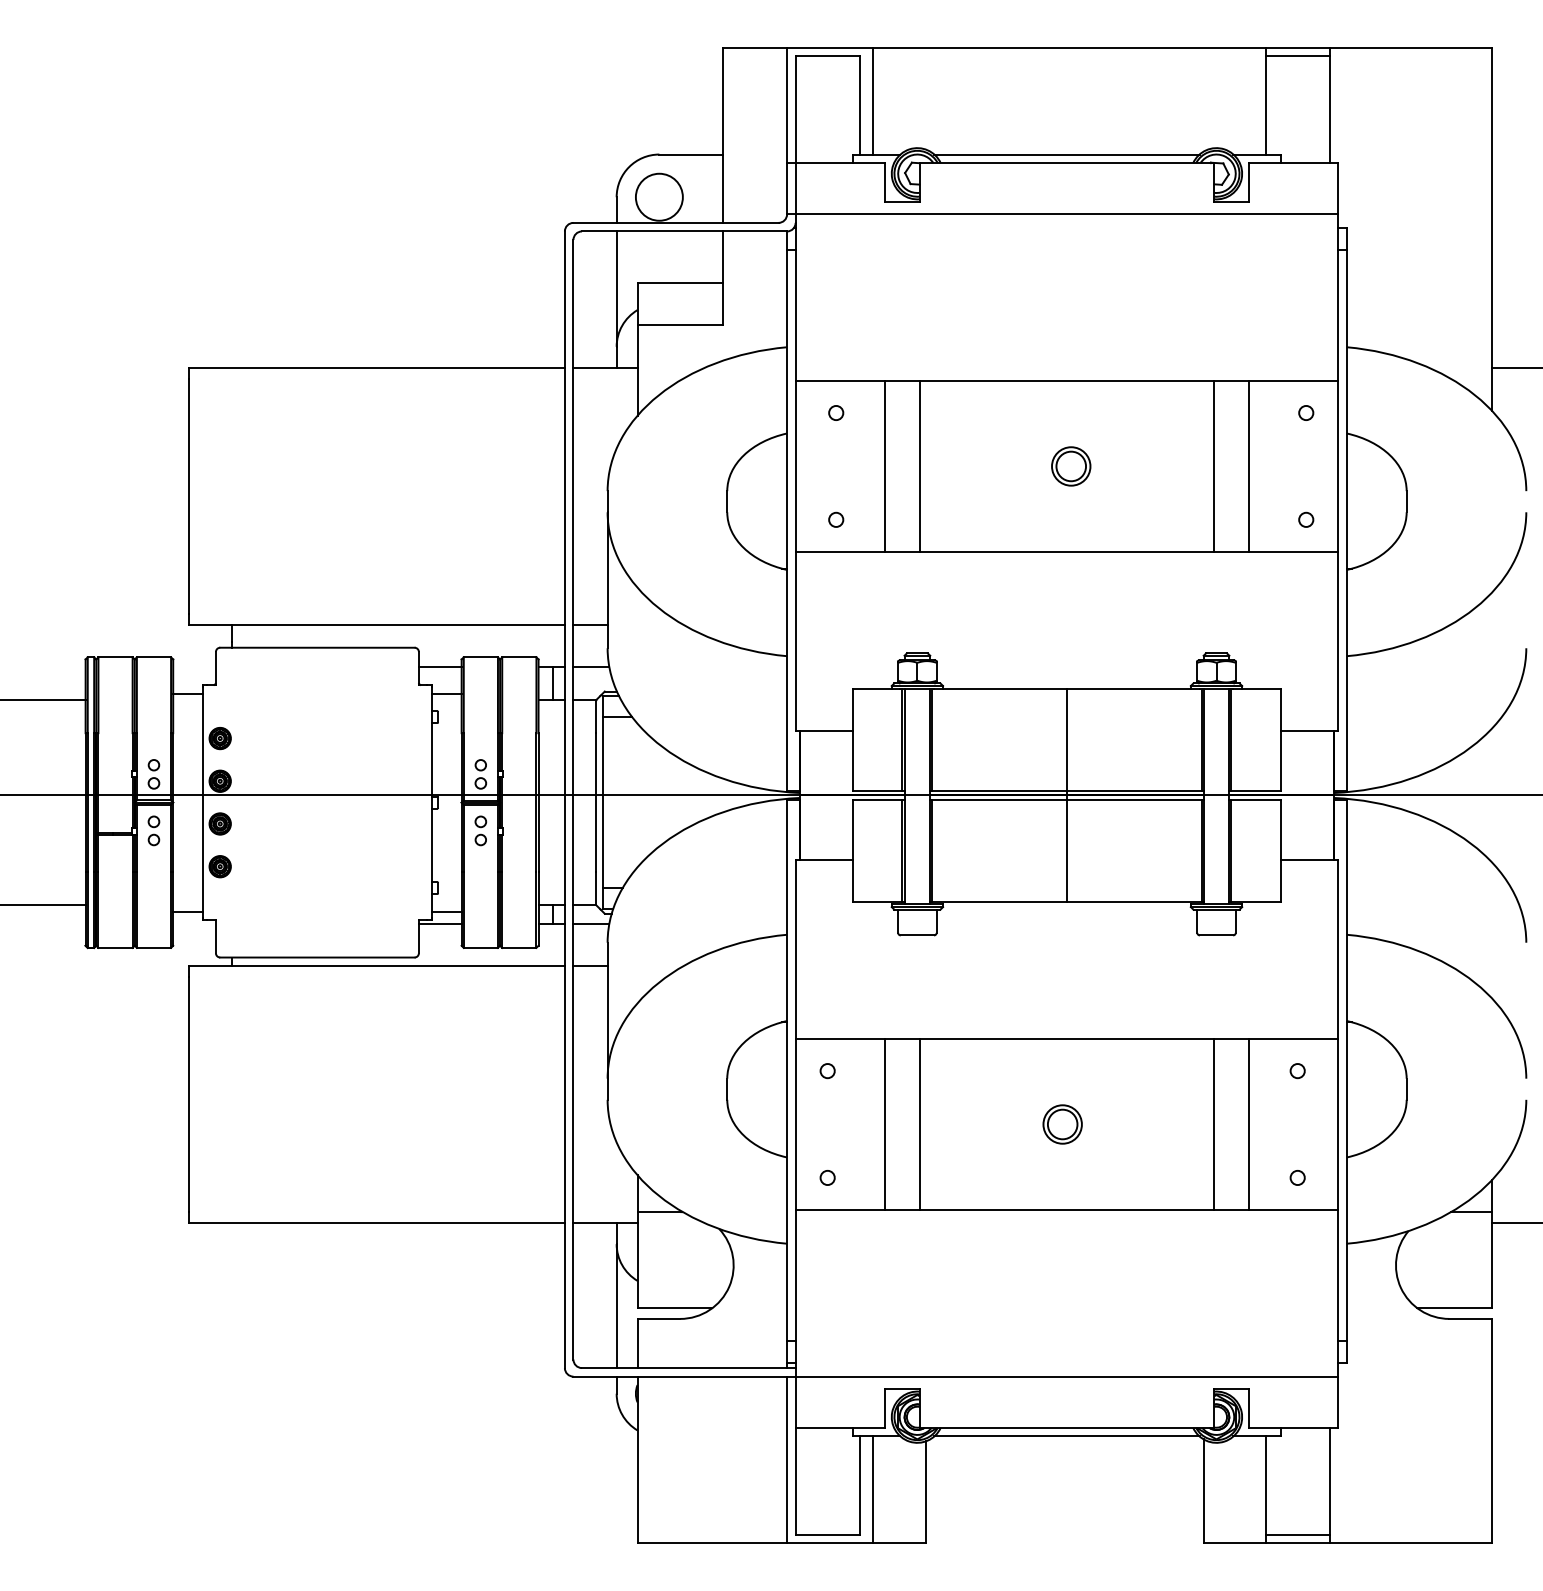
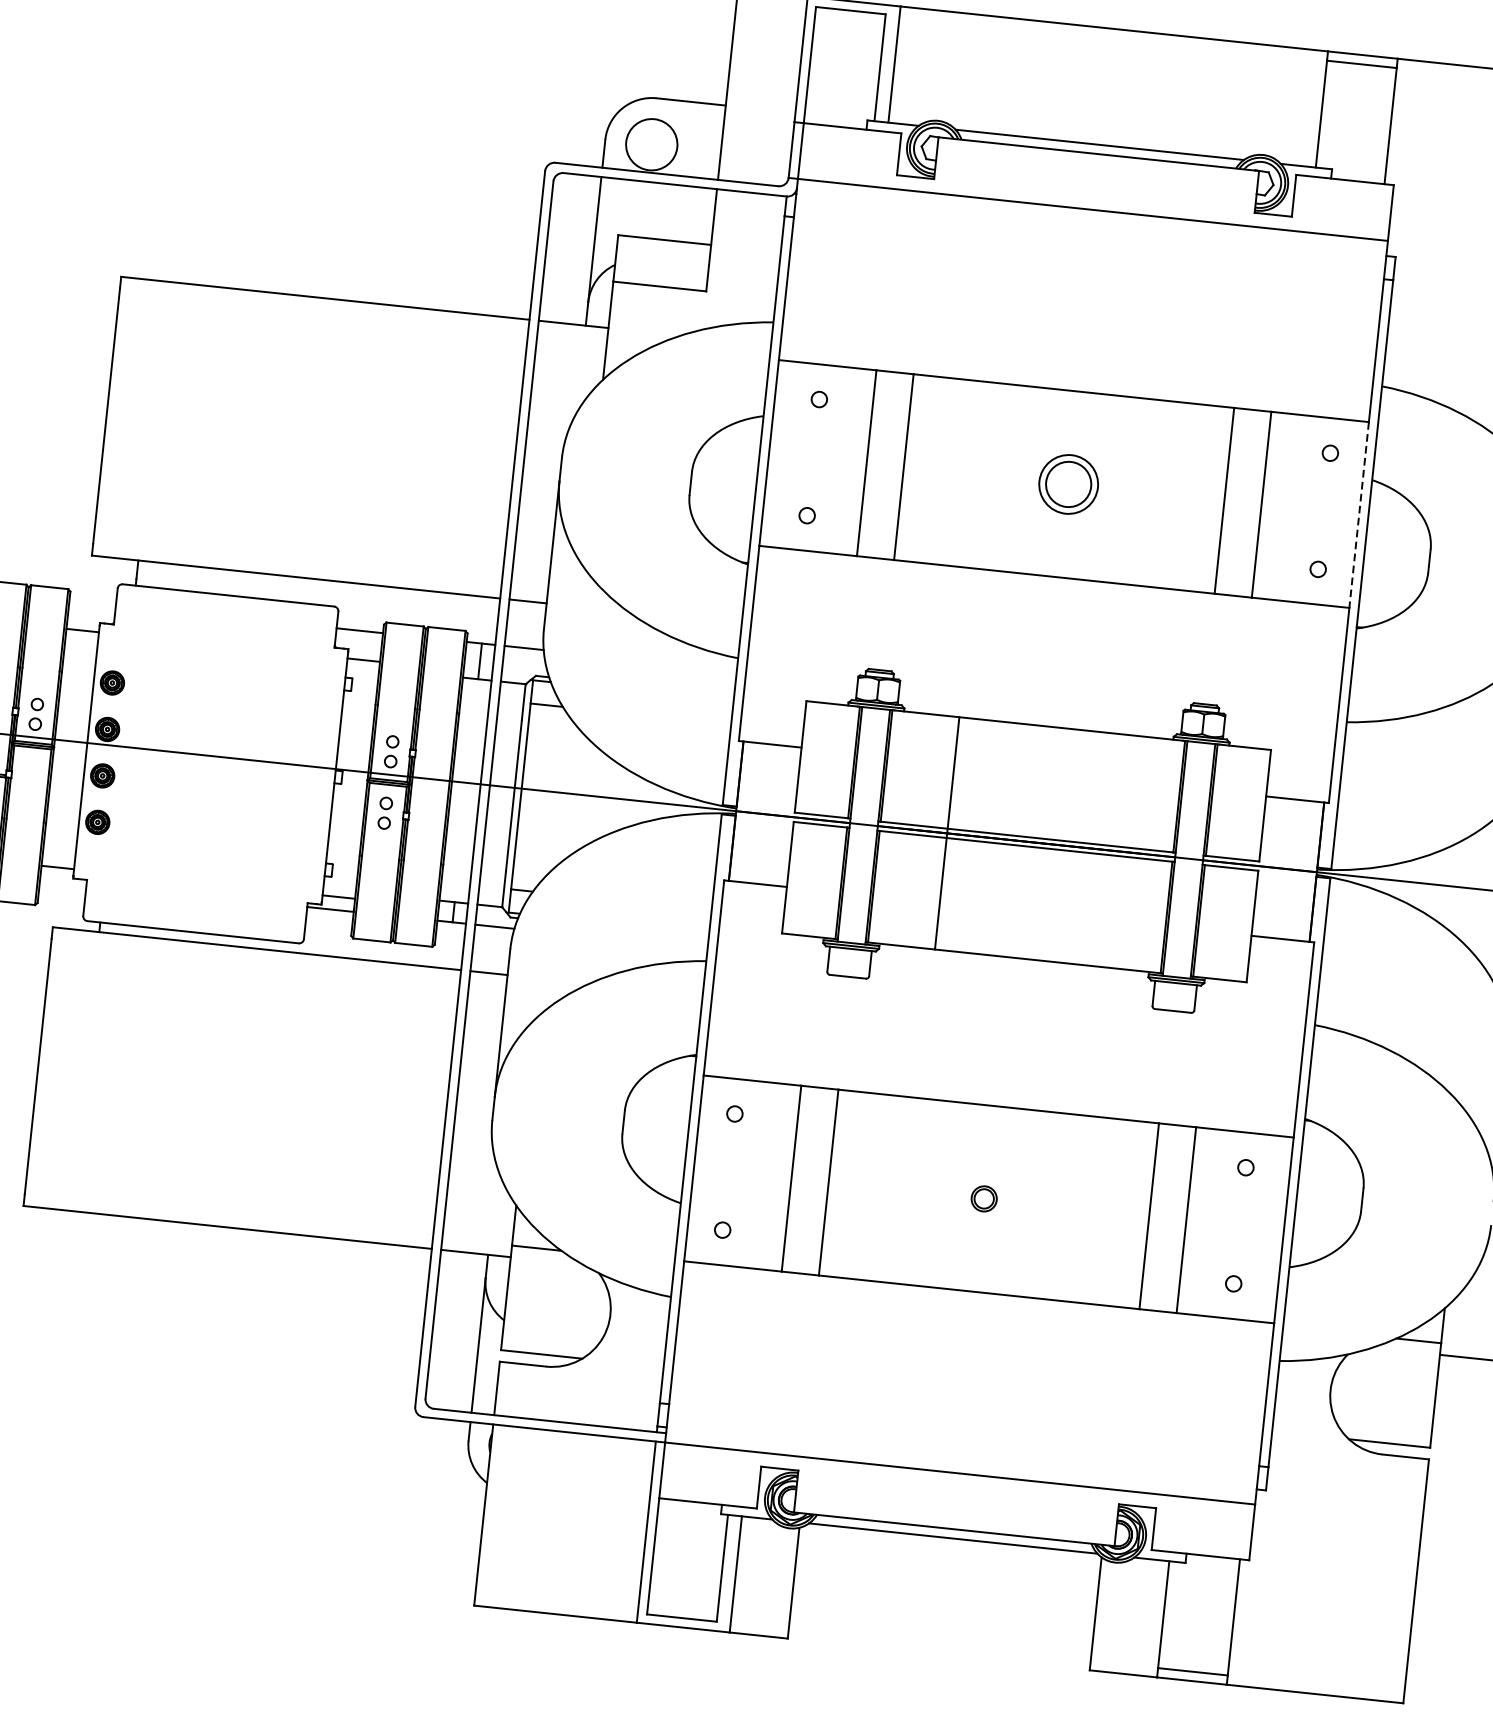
part: (1071, 466) -> (1069, 484), size x1.4
line: (1338, 466) -> (1359, 515), solid -> dashed
line: (1066, 795) -> (946, 833), moved
part: (153, 830) -> (29, 775), removed
part: (1062, 1124) -> (984, 1198), size x0.6

